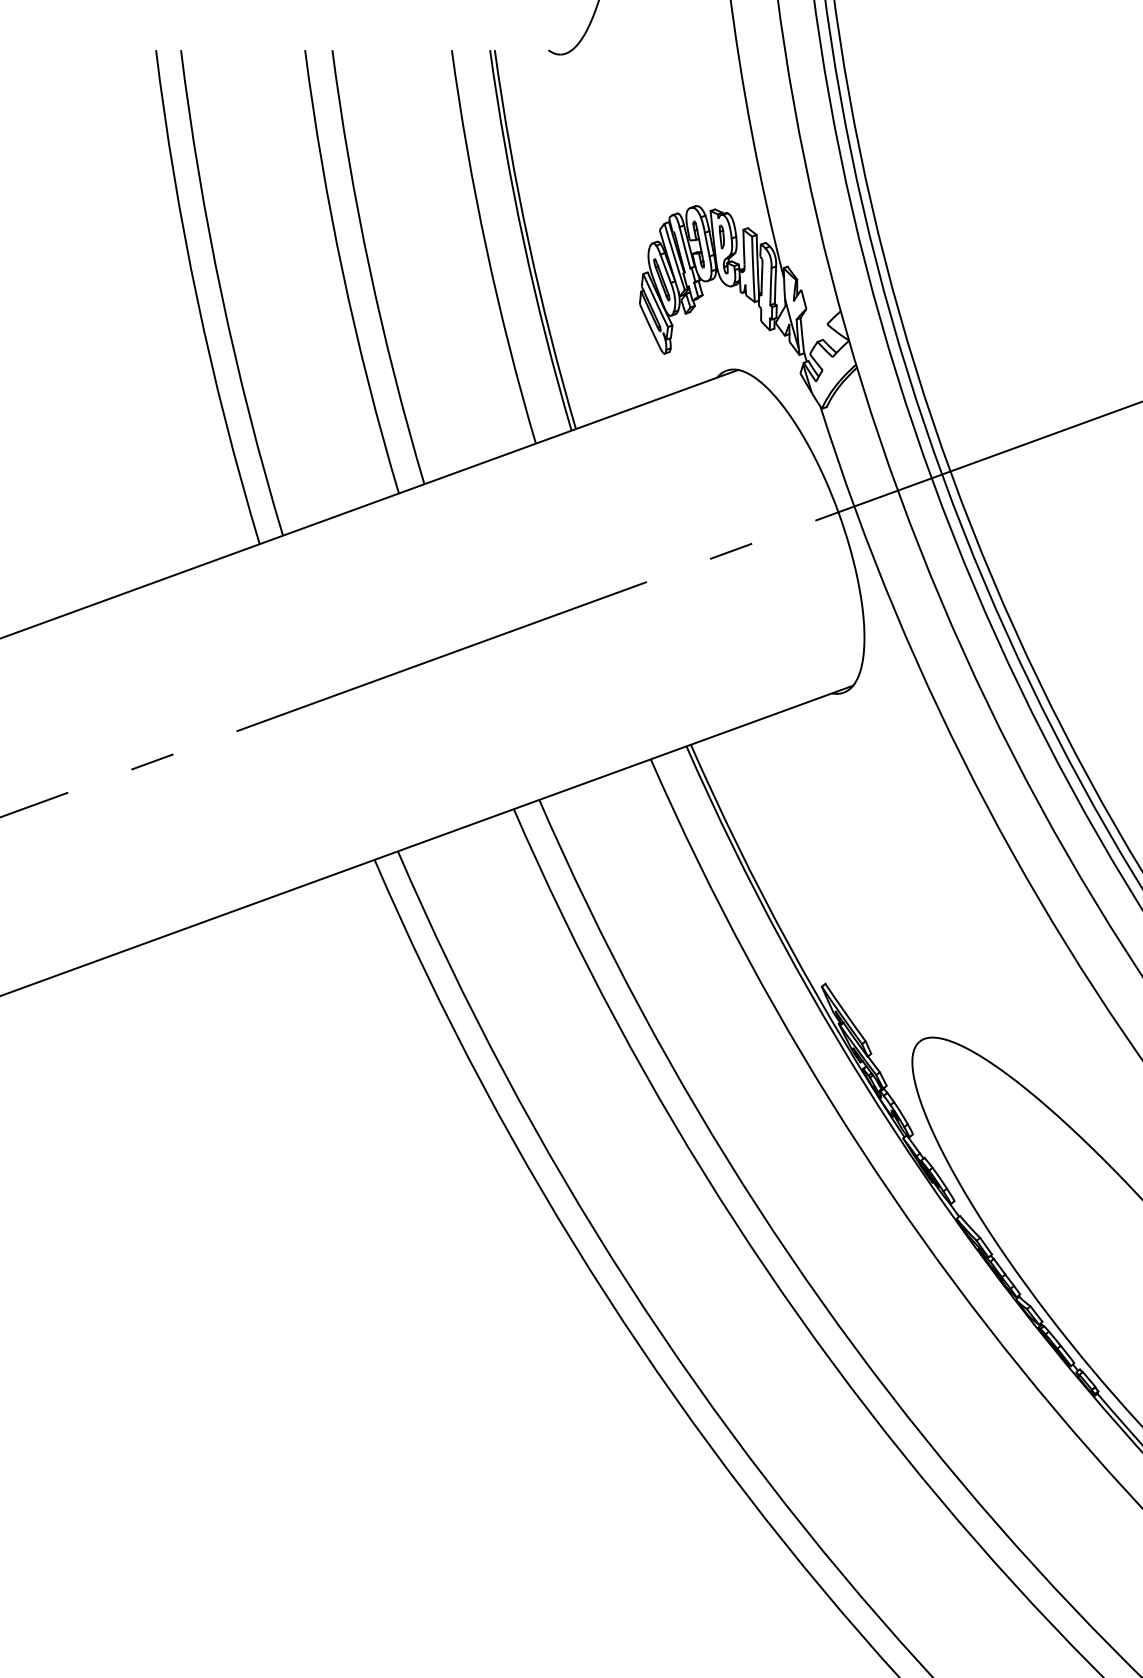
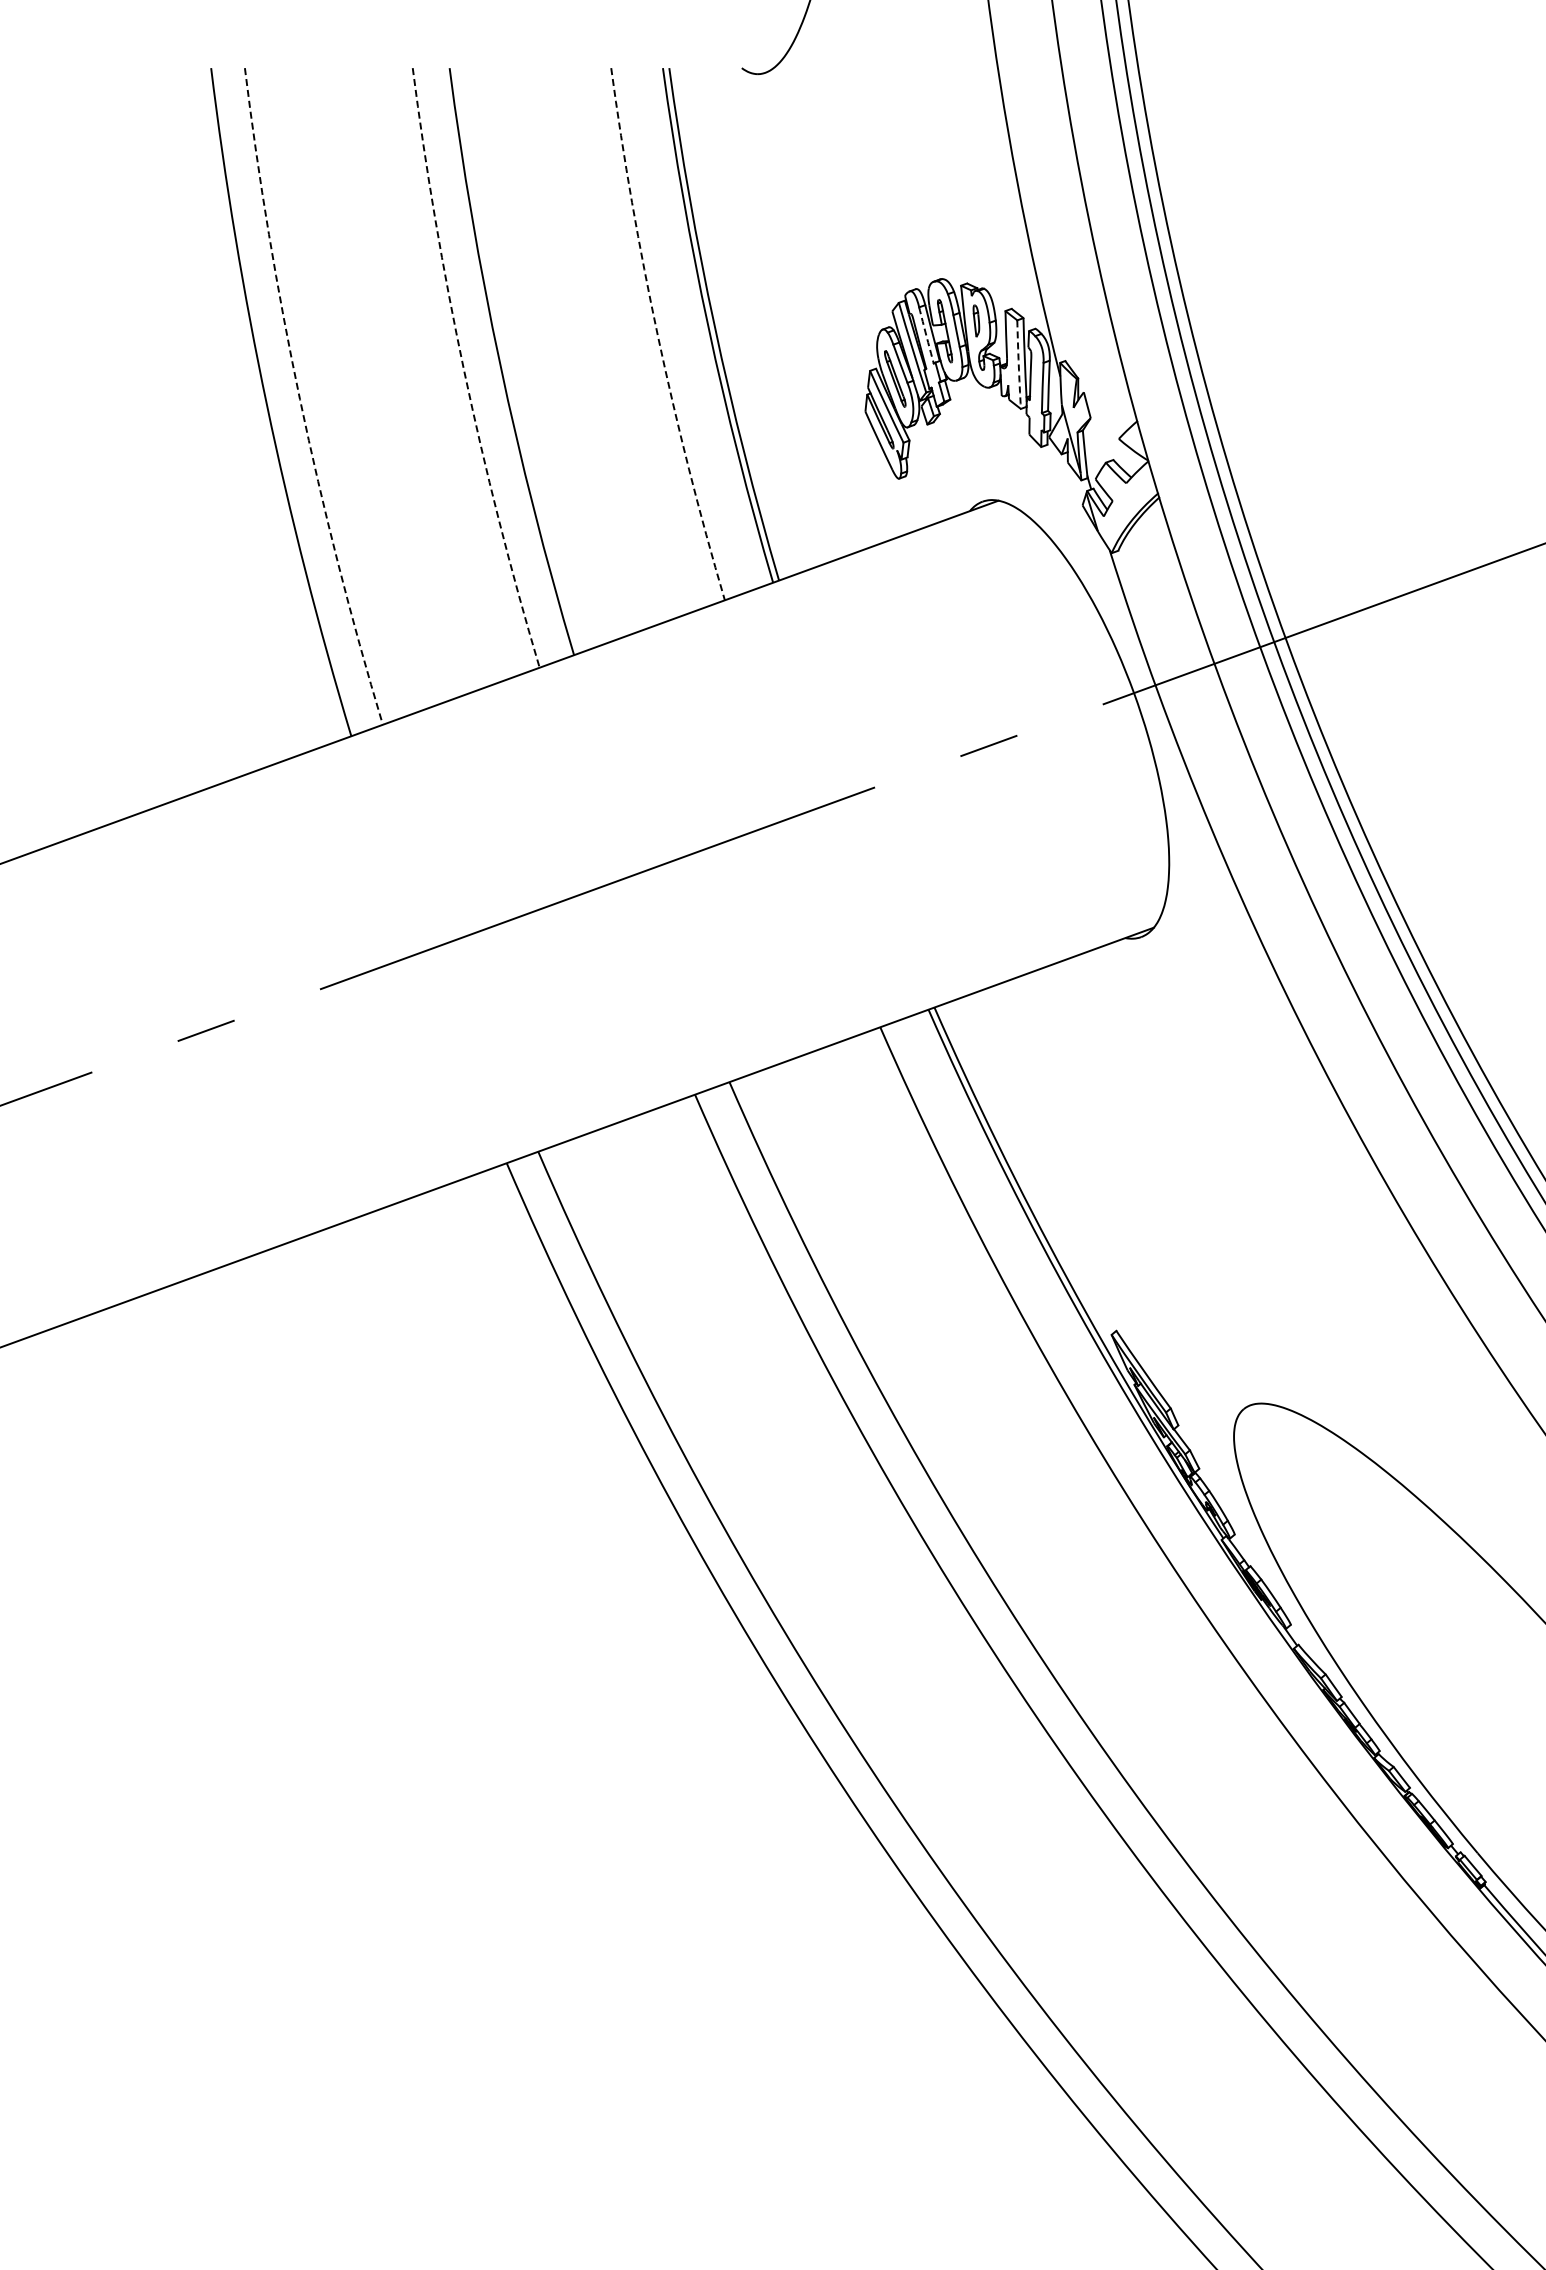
arc: (684, 247) -> (926, 335), solid -> dashed
arc: (486, 248) -> (658, 336), solid -> dashed
arc: (753, 269) -> (1018, 364), solid -> dashed
arc: (343, 273) -> (464, 370), solid -> dashed
arc: (222, 295) -> (300, 399), solid -> dashed

